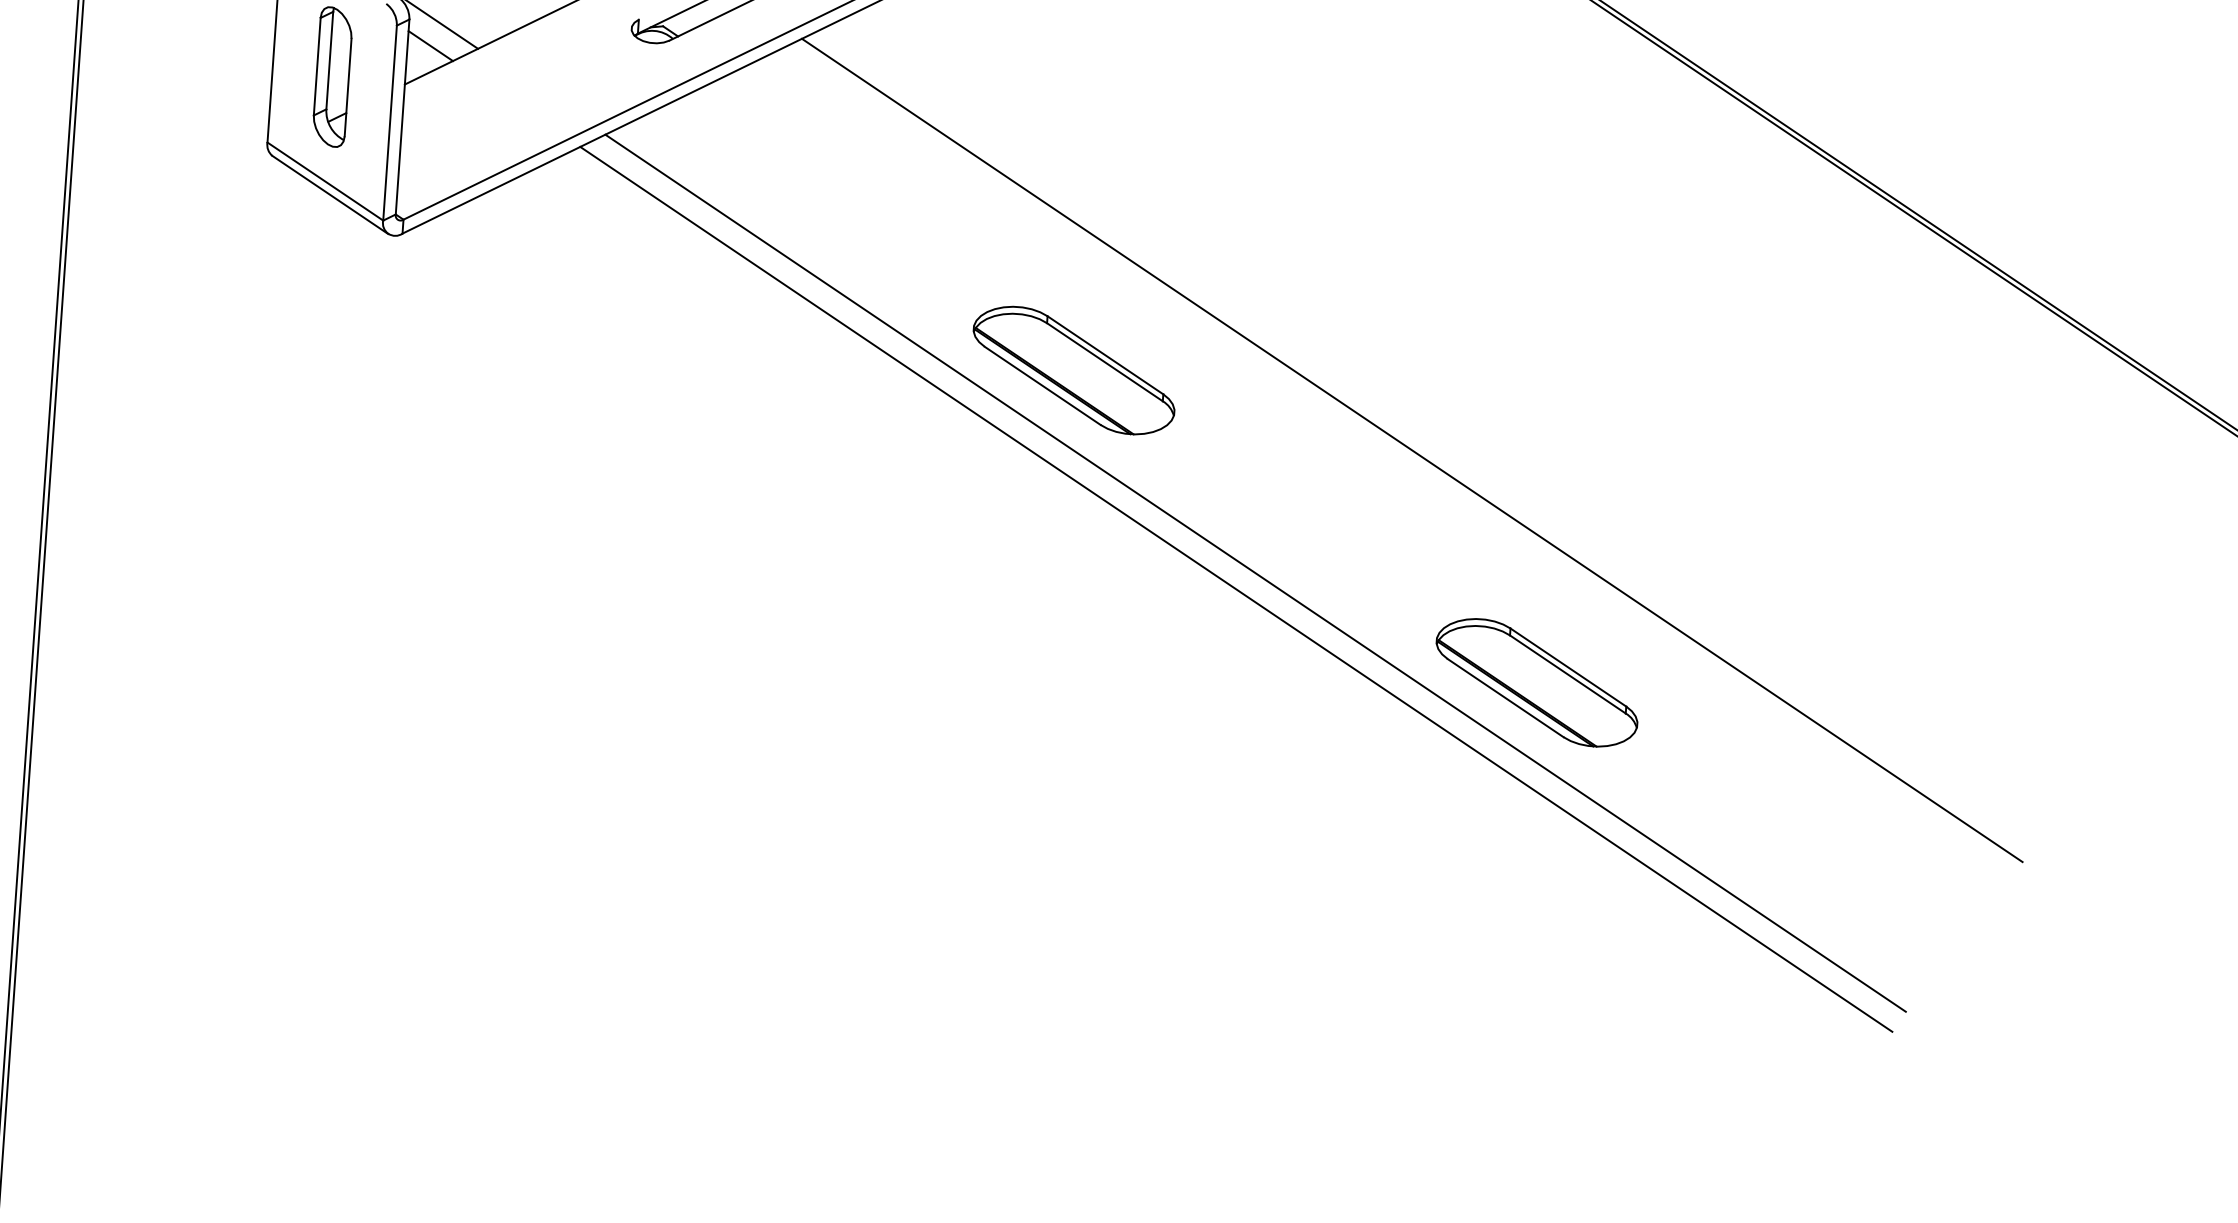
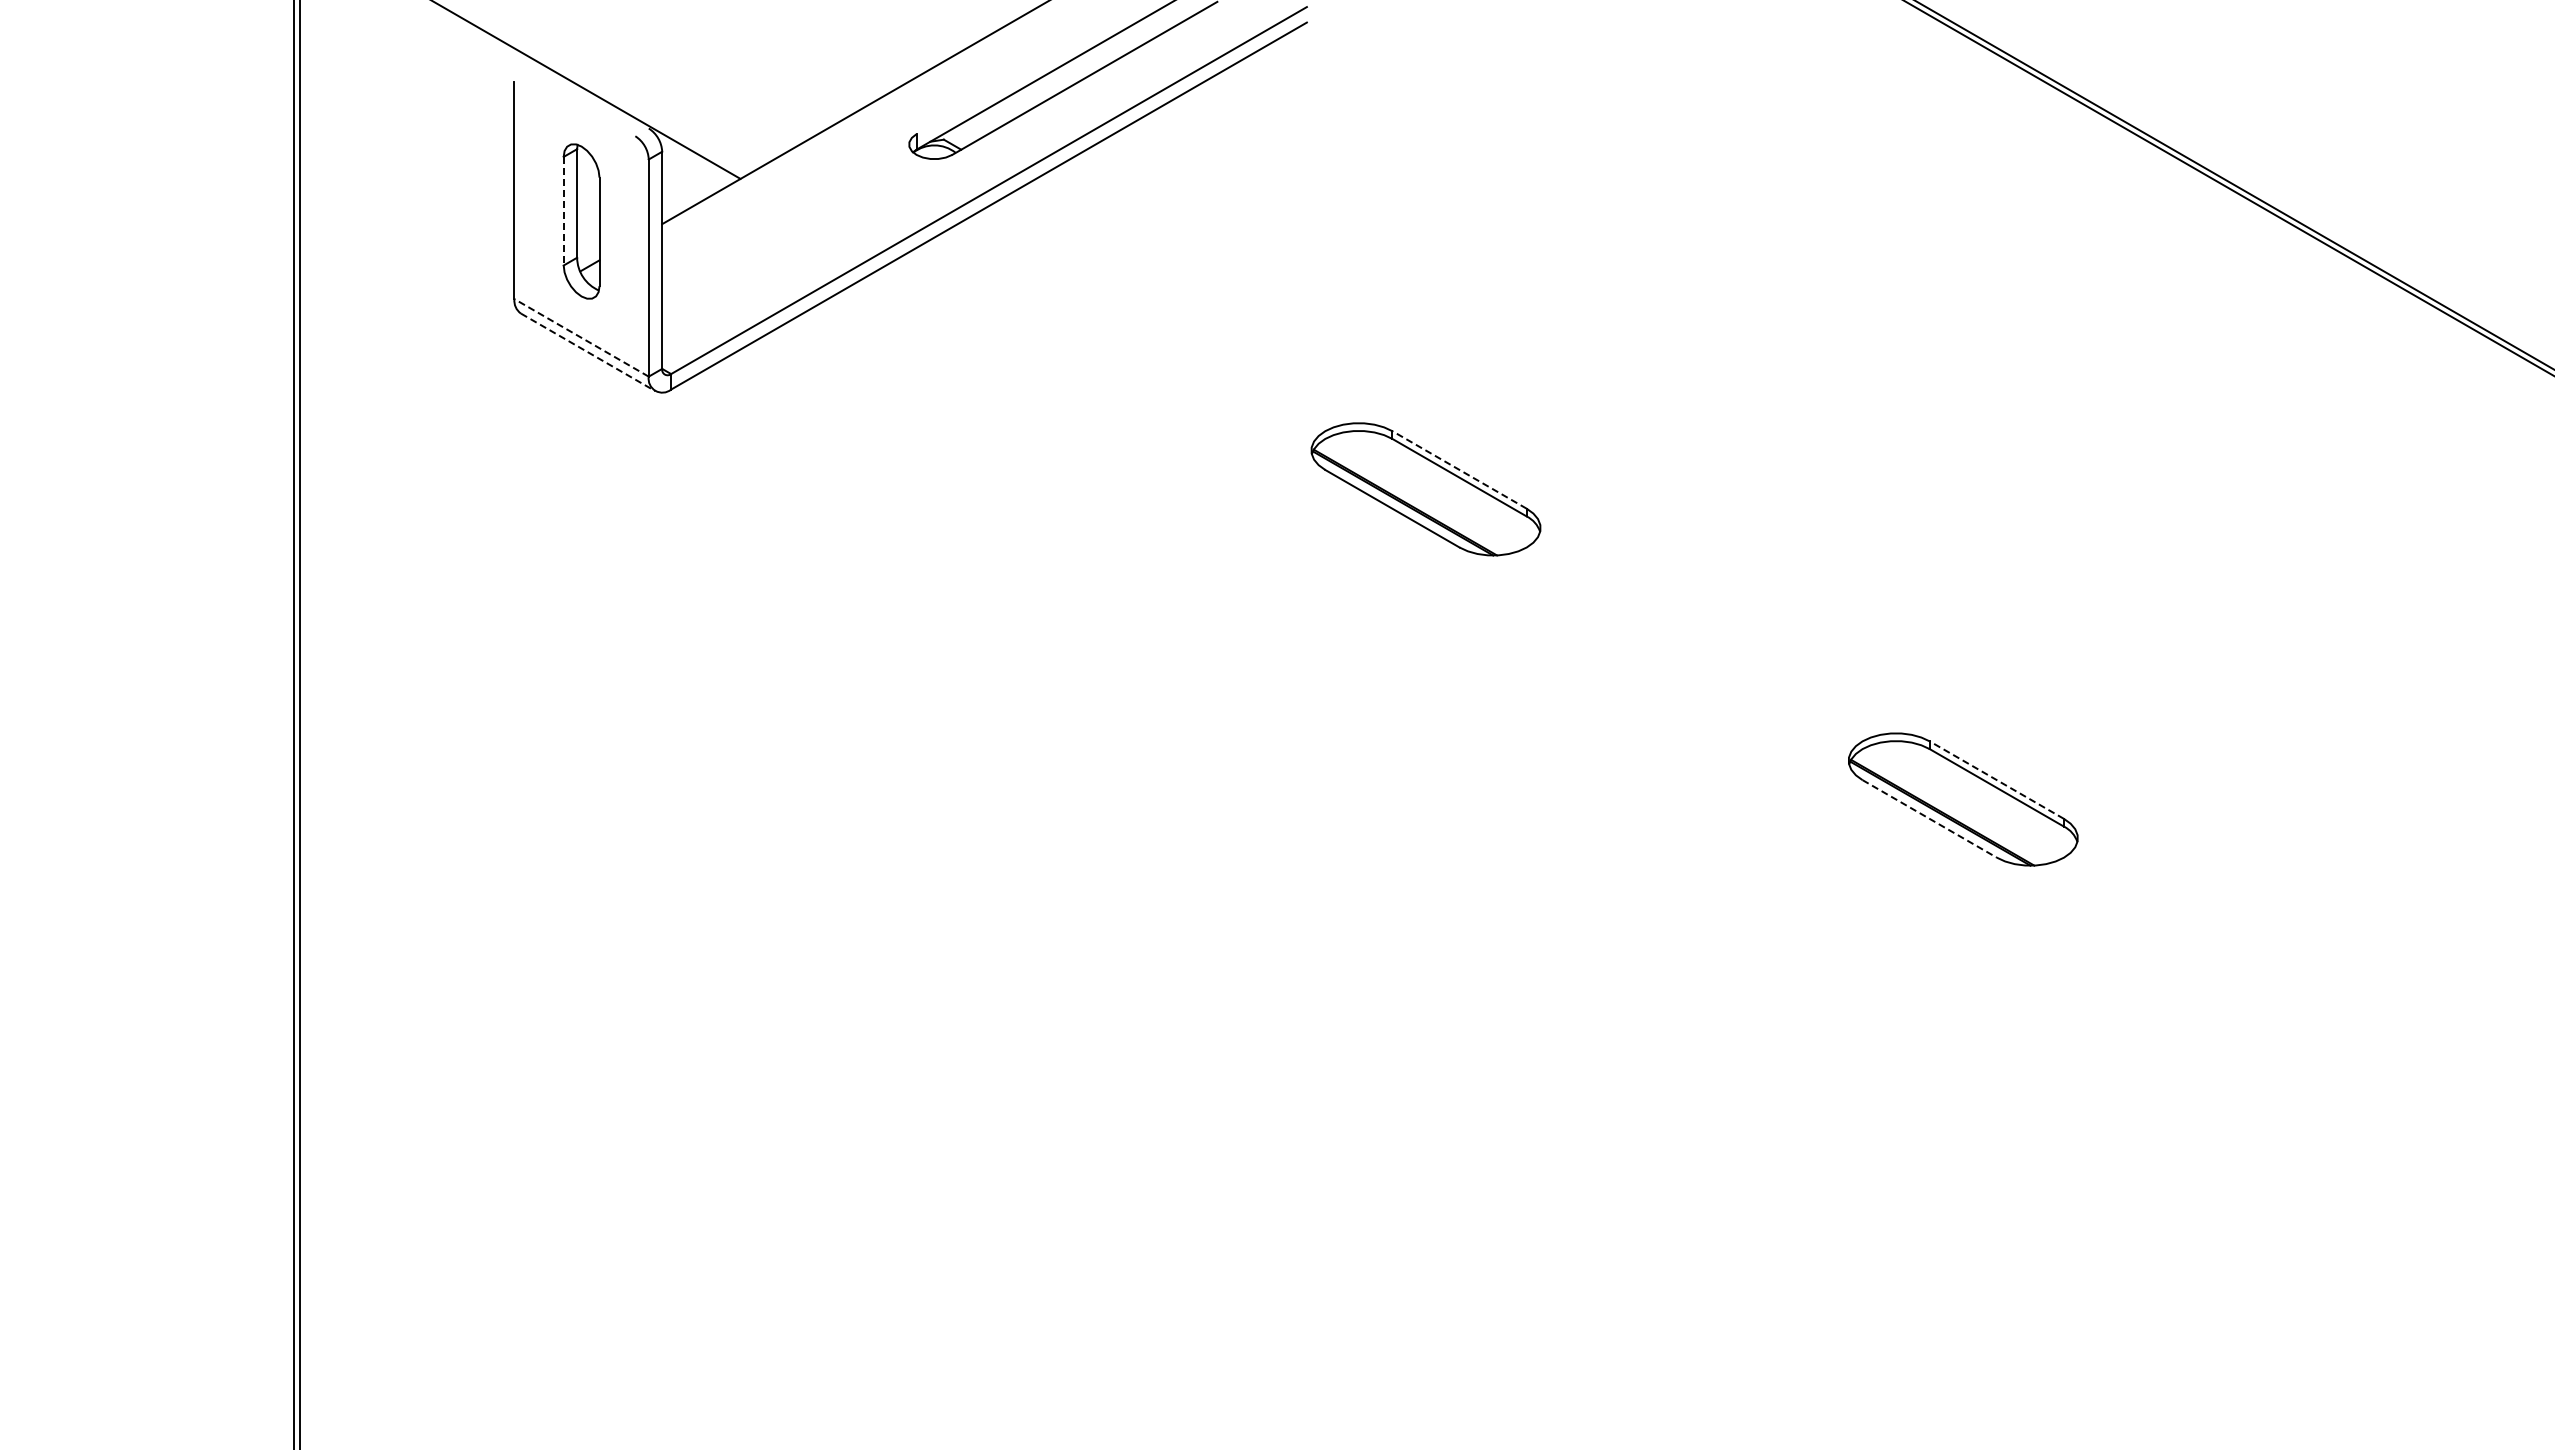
line: (430, 46) -> (687, 179), removed
line: (317, 66) -> (563, 211), solid -> dashed
line: (325, 181) -> (581, 337), solid -> dashed
line: (330, 195) -> (588, 352), solid -> dashed
line: (1105, 354) -> (1459, 469), solid -> dashed
line: (1411, 450) -> (1806, 551), removed
line: (1255, 572) -> (1642, 699), removed
line: (1236, 588) -> (1622, 718), removed
line: (1568, 667) -> (1996, 780), solid -> dashed
line: (1505, 697) -> (1929, 818), solid -> dashed

